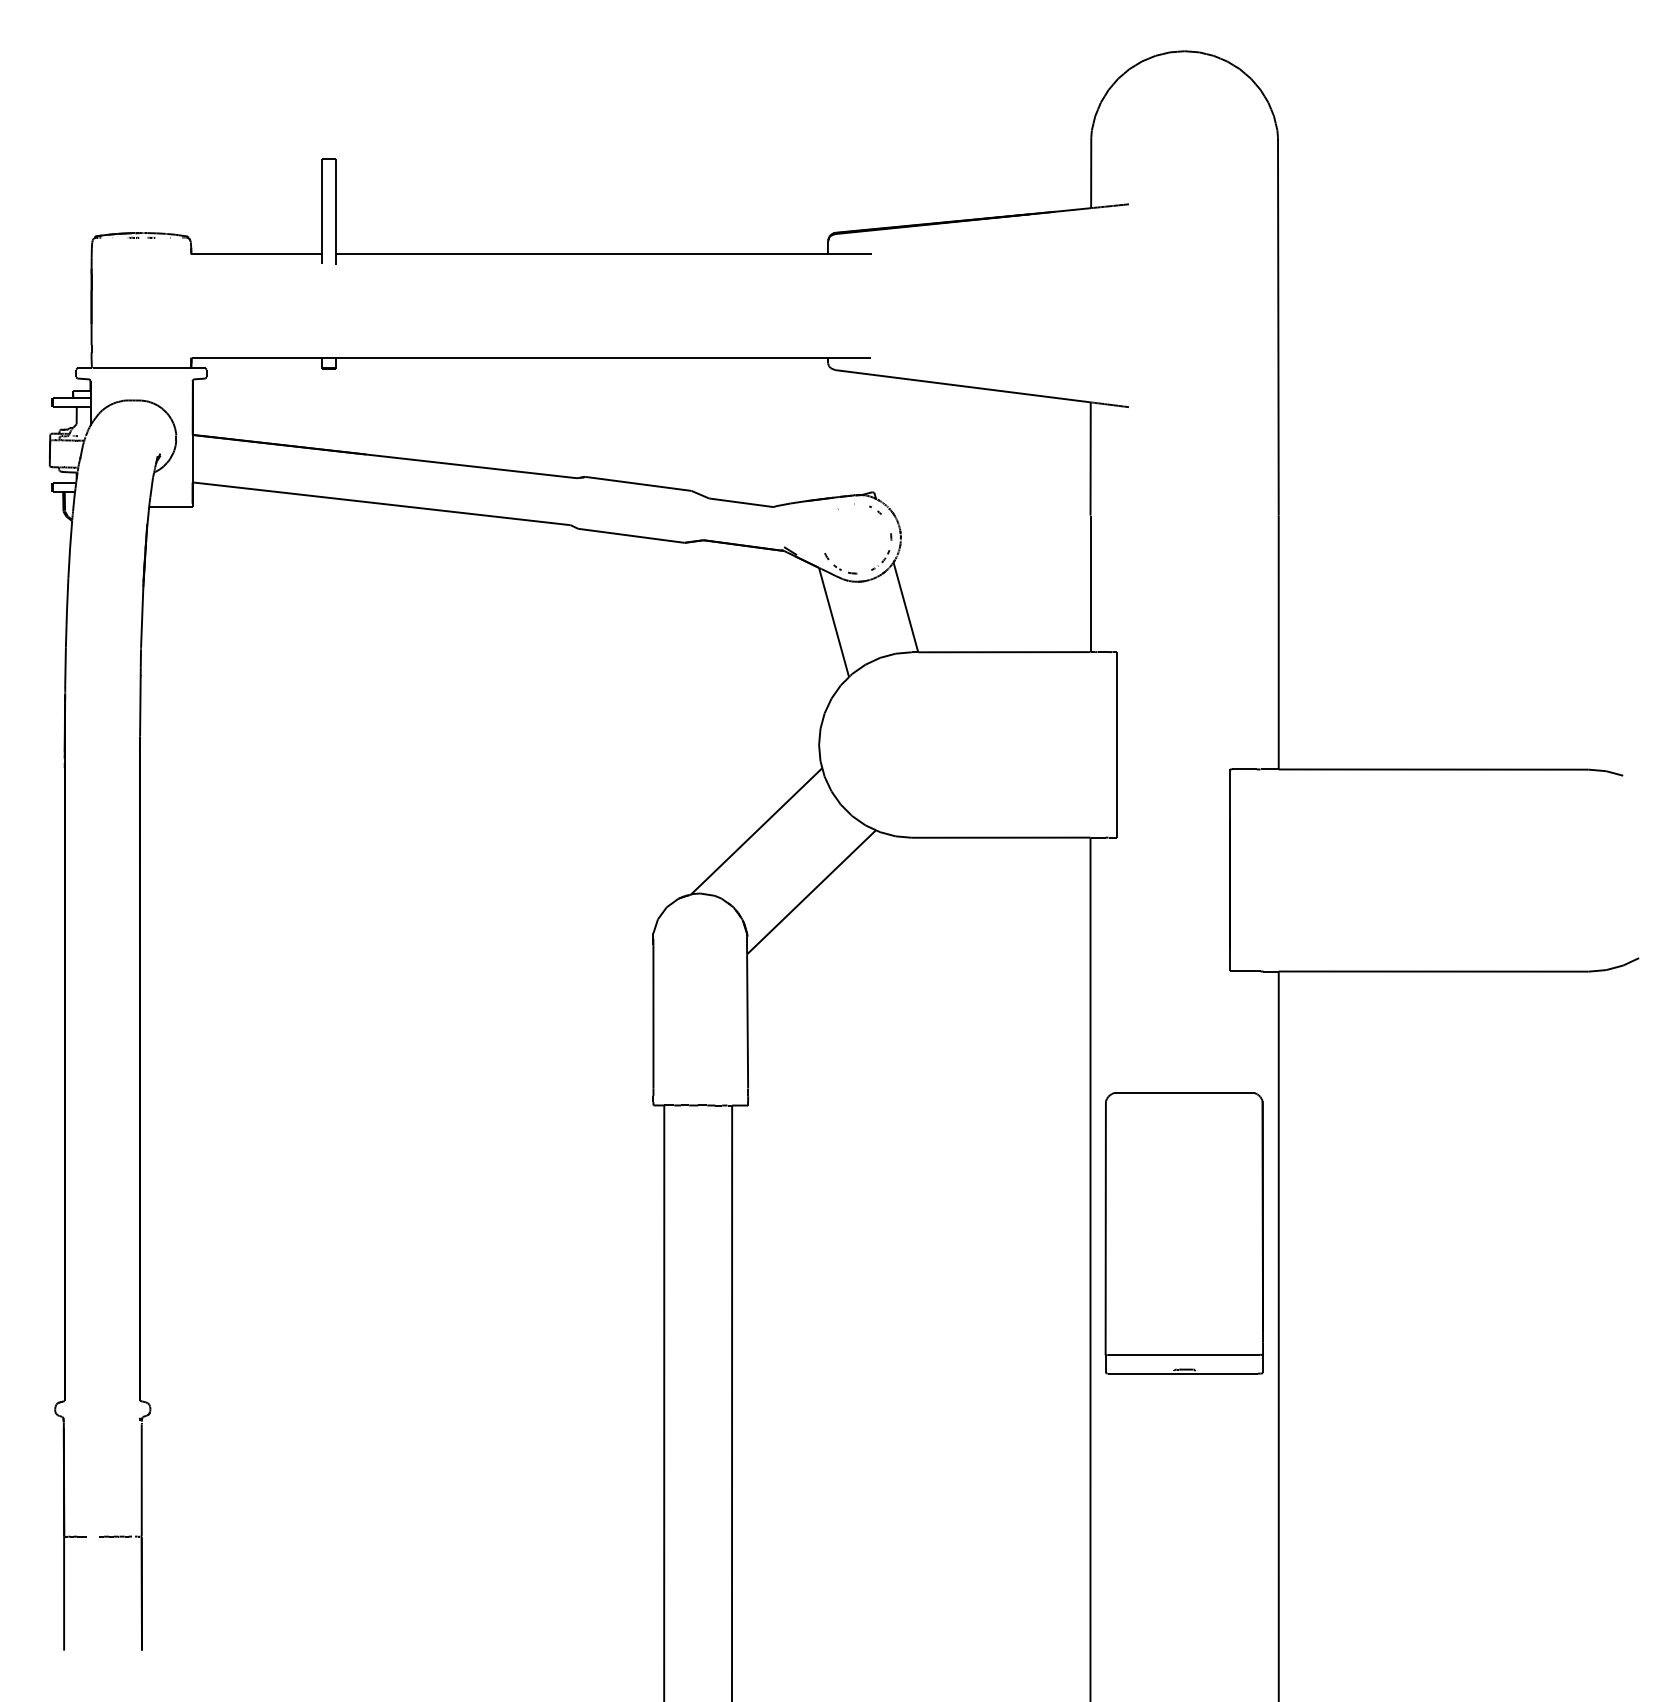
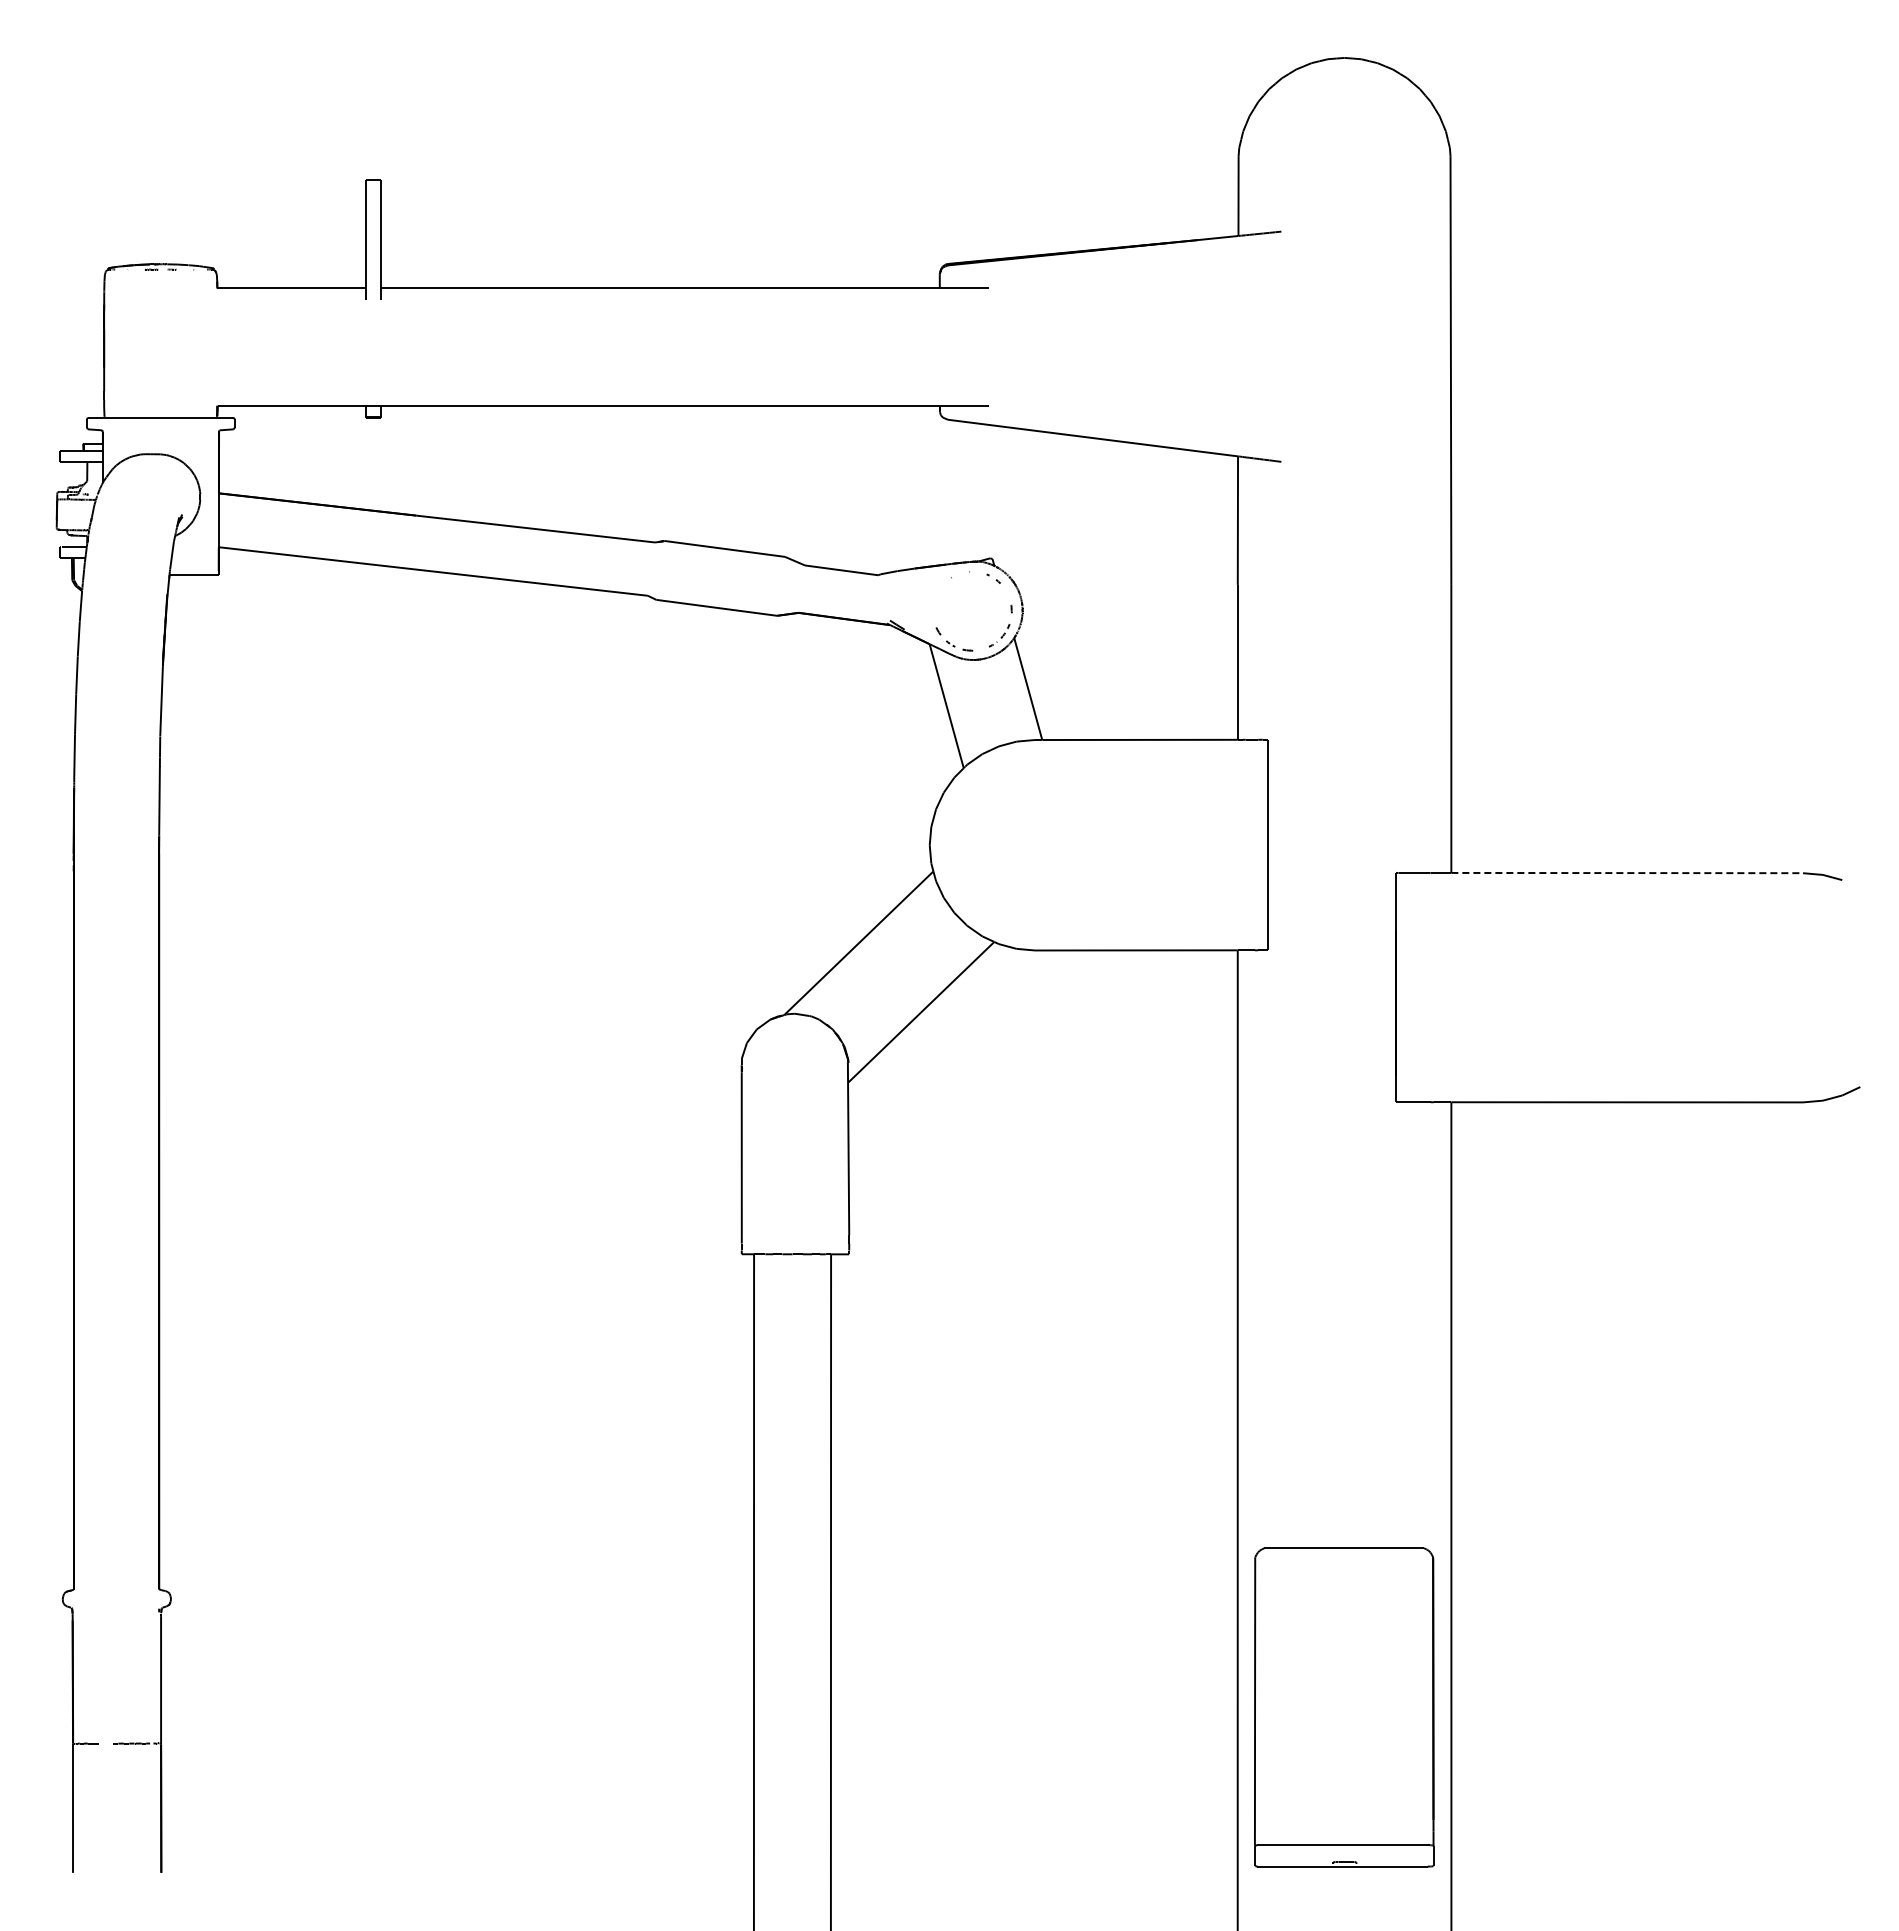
line: (1433, 769) -> (1627, 873), solid -> dashed
part: (1184, 1233) -> (1344, 1707), moved

